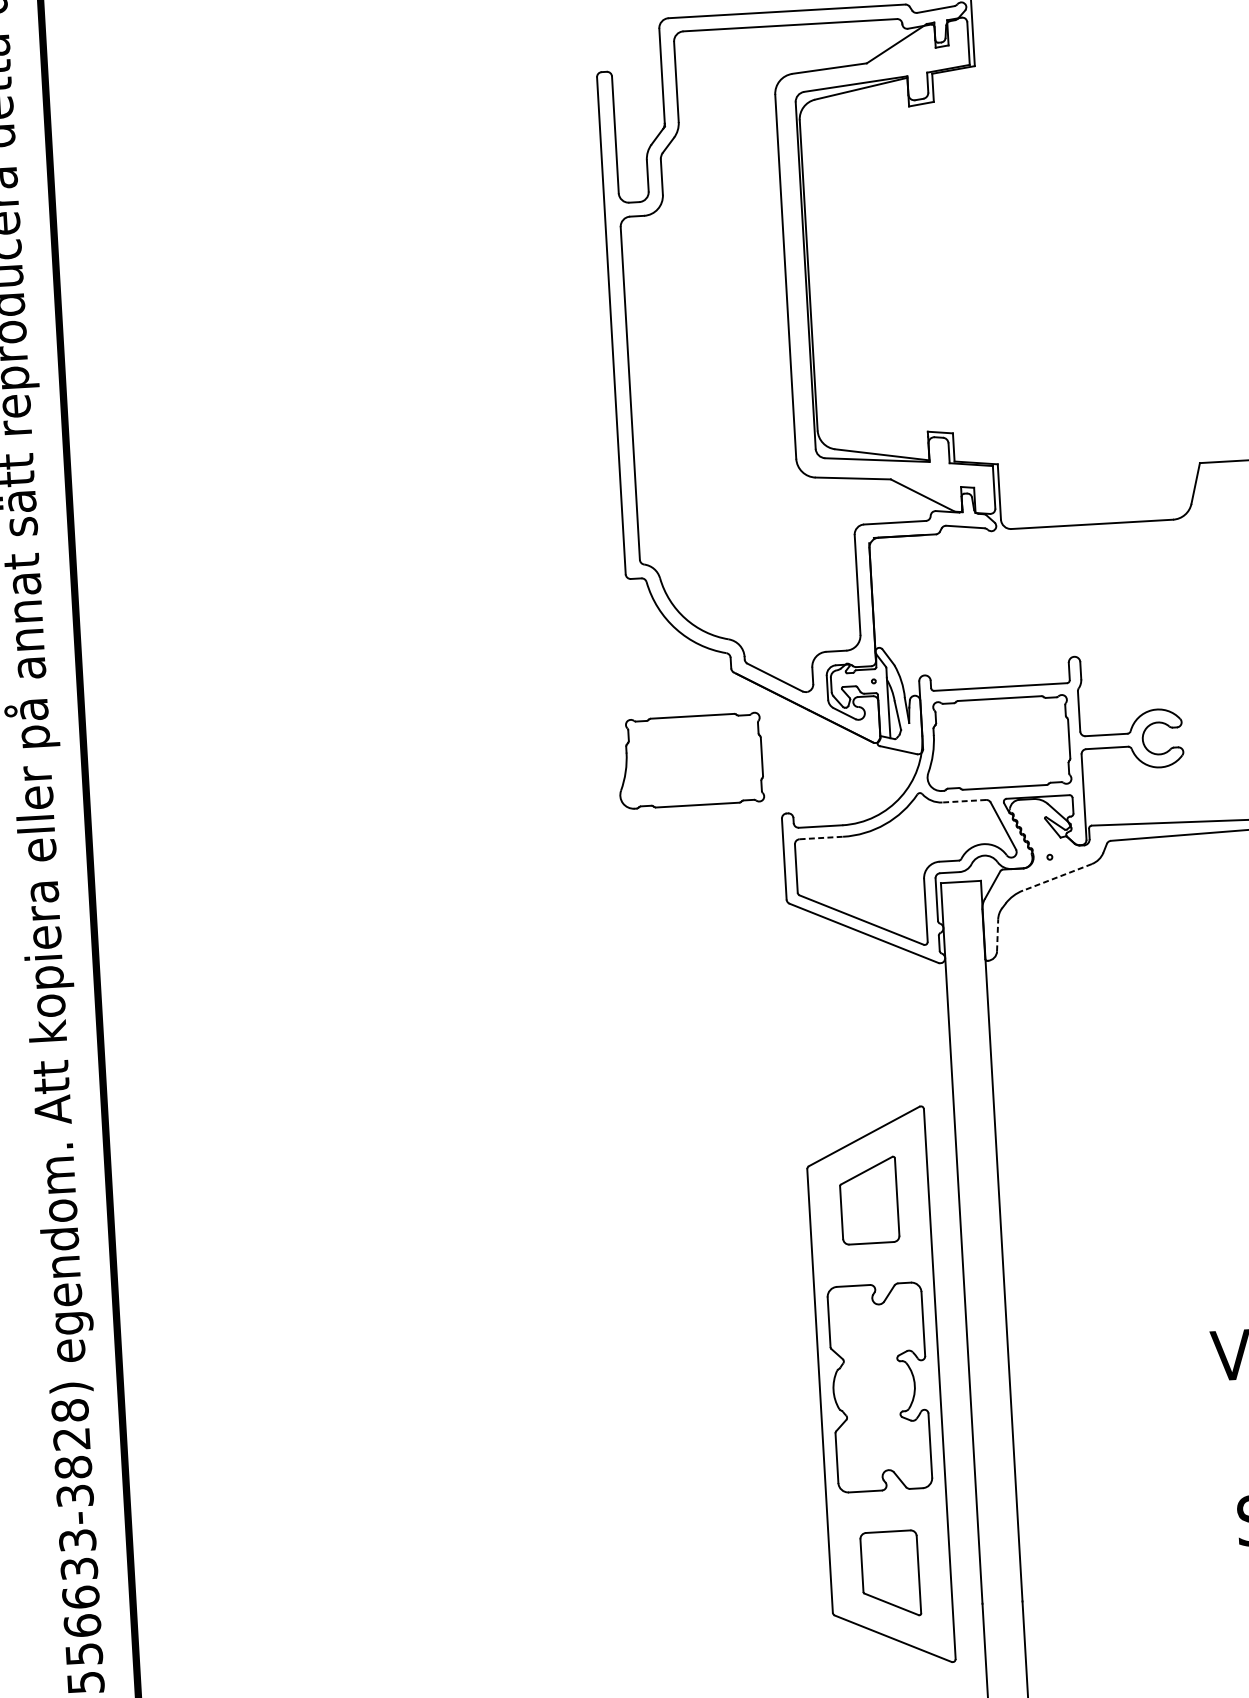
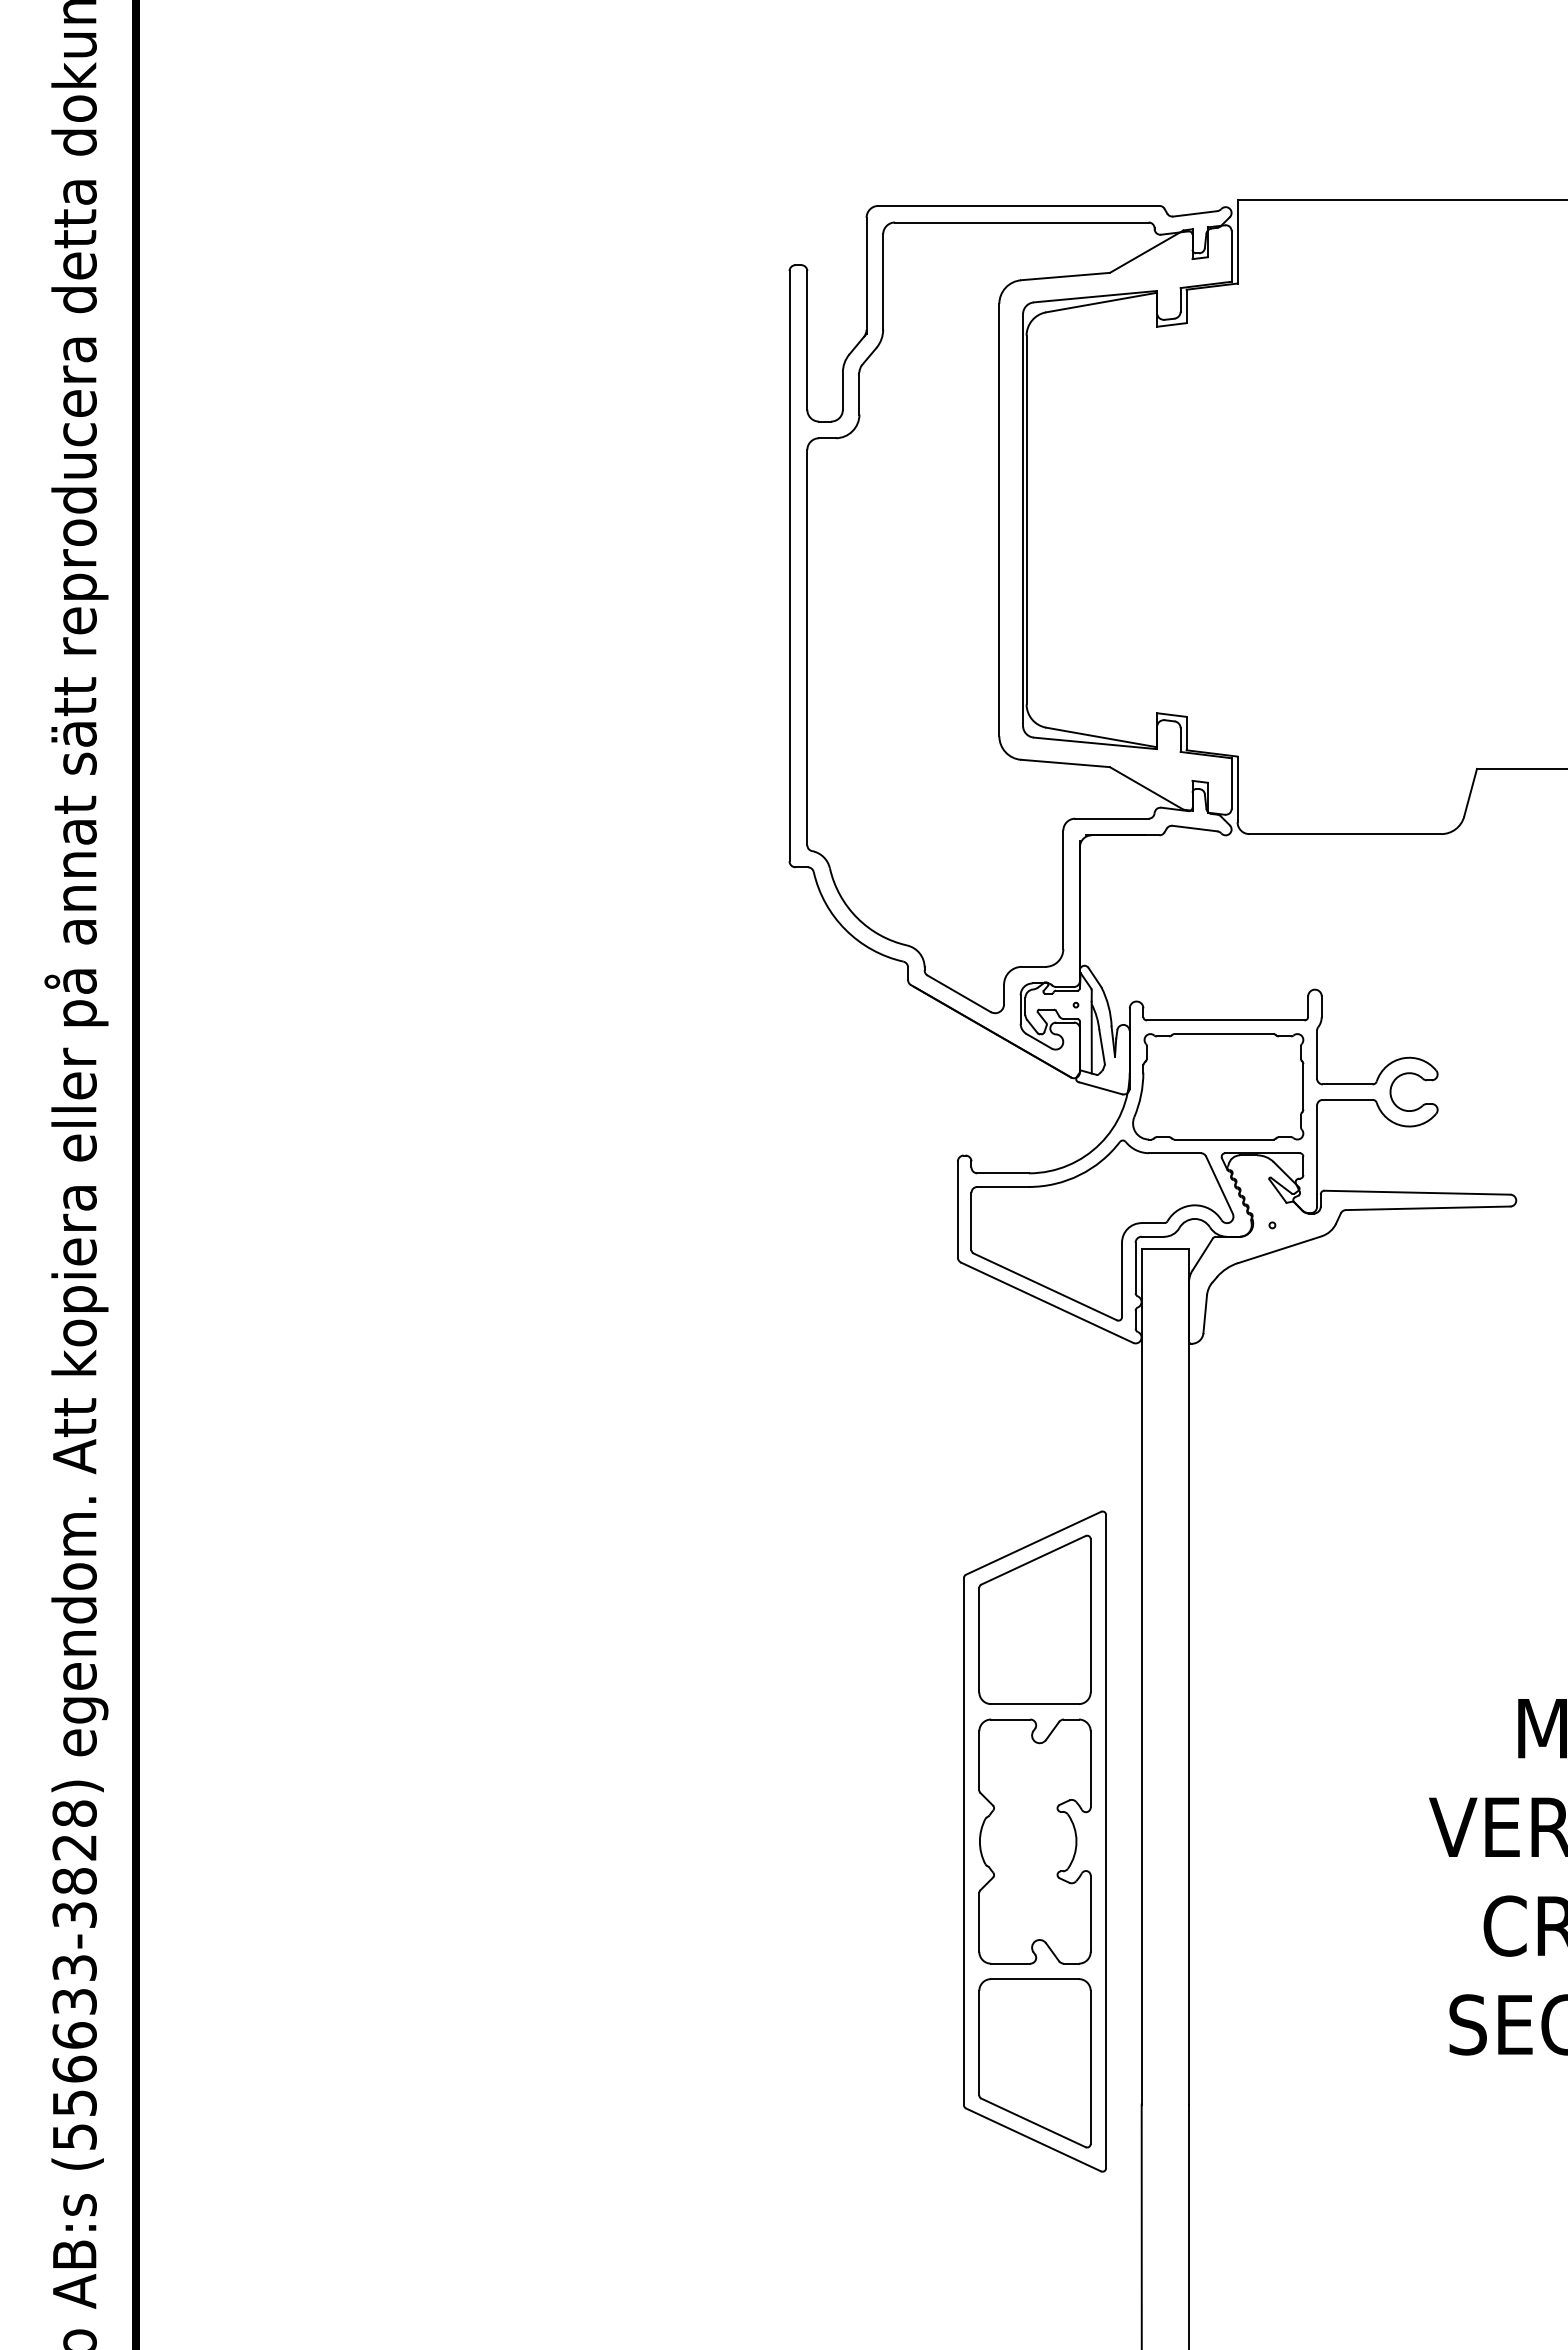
part: (690, 760) -> (853, 1086), removed
line: (963, 801) -> (1174, 1153), dashed -> solid
line: (821, 837) -> (1003, 1186), dashed -> solid
line: (1057, 877) -> (1280, 1249), dashed -> solid
line: (997, 935) -> (1205, 1314), dashed -> solid
part: (868, 1200) -> (1034, 1619), size x1.67
part: (890, 1574) -> (1034, 2063), size x1.67

